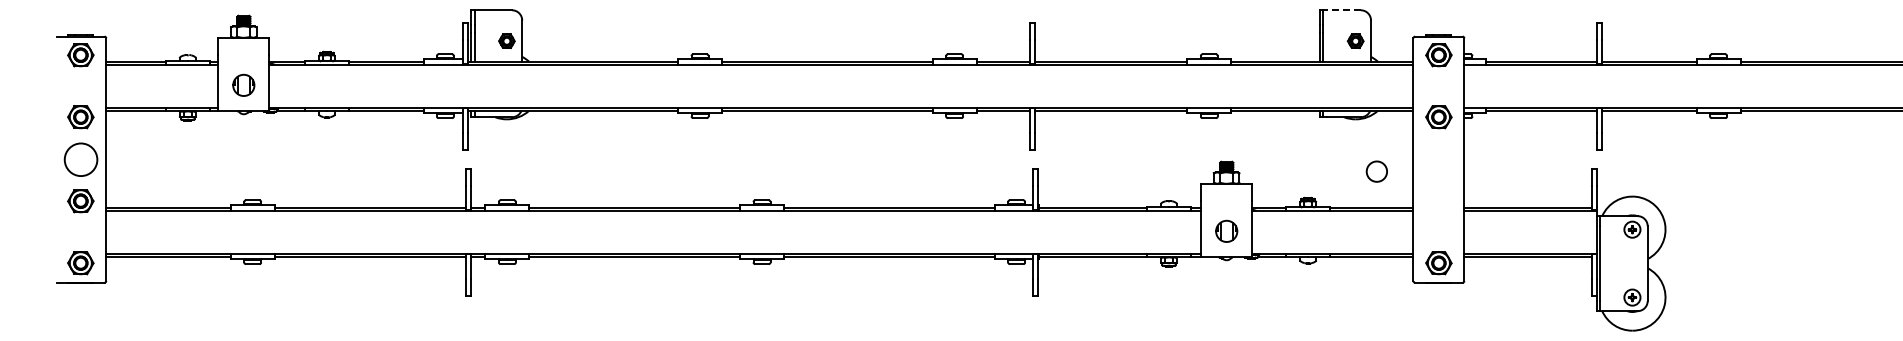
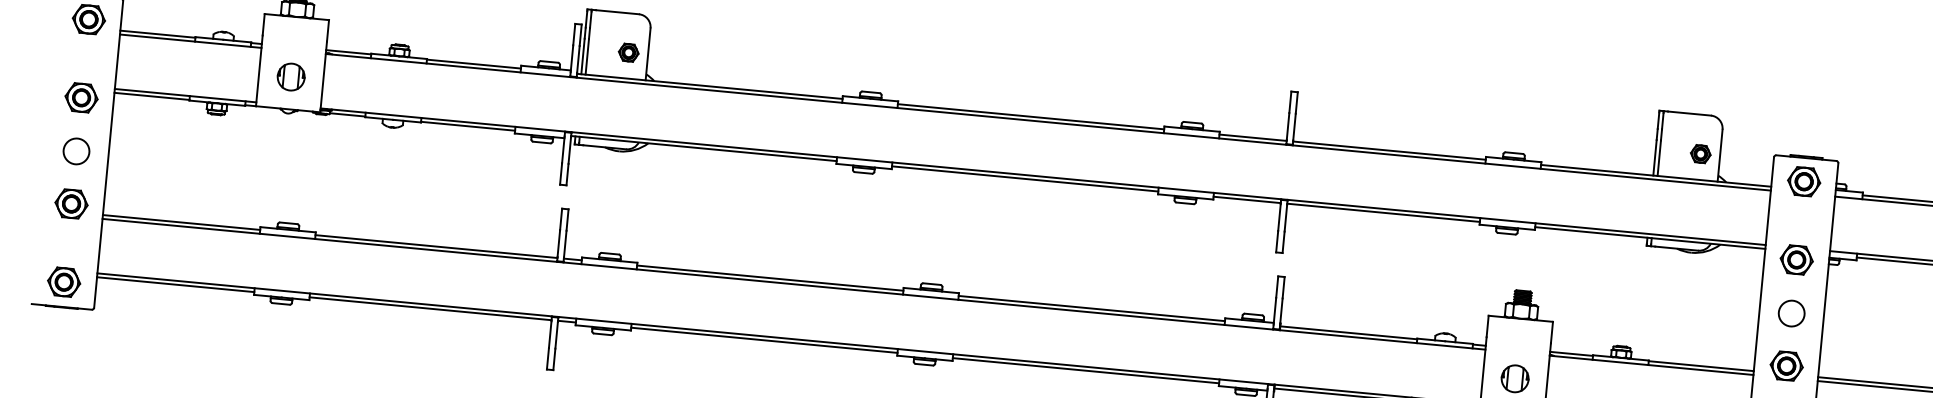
line: (1343, 10) -> (1689, 113), dashed -> solid
circle: (80, 159) -> (76, 151), size x0.62
circle: (1376, 171) -> (1791, 313), moved
part: (1438, 201) -> (1786, 366), added

